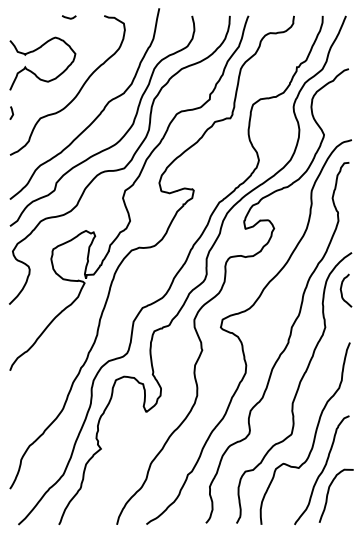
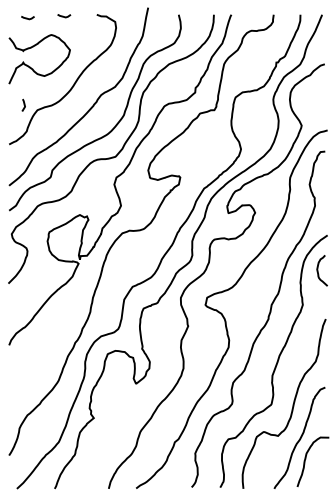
curve: (29, 19) -> (27, 18), added
line: (11, 112) -> (23, 104), moved

